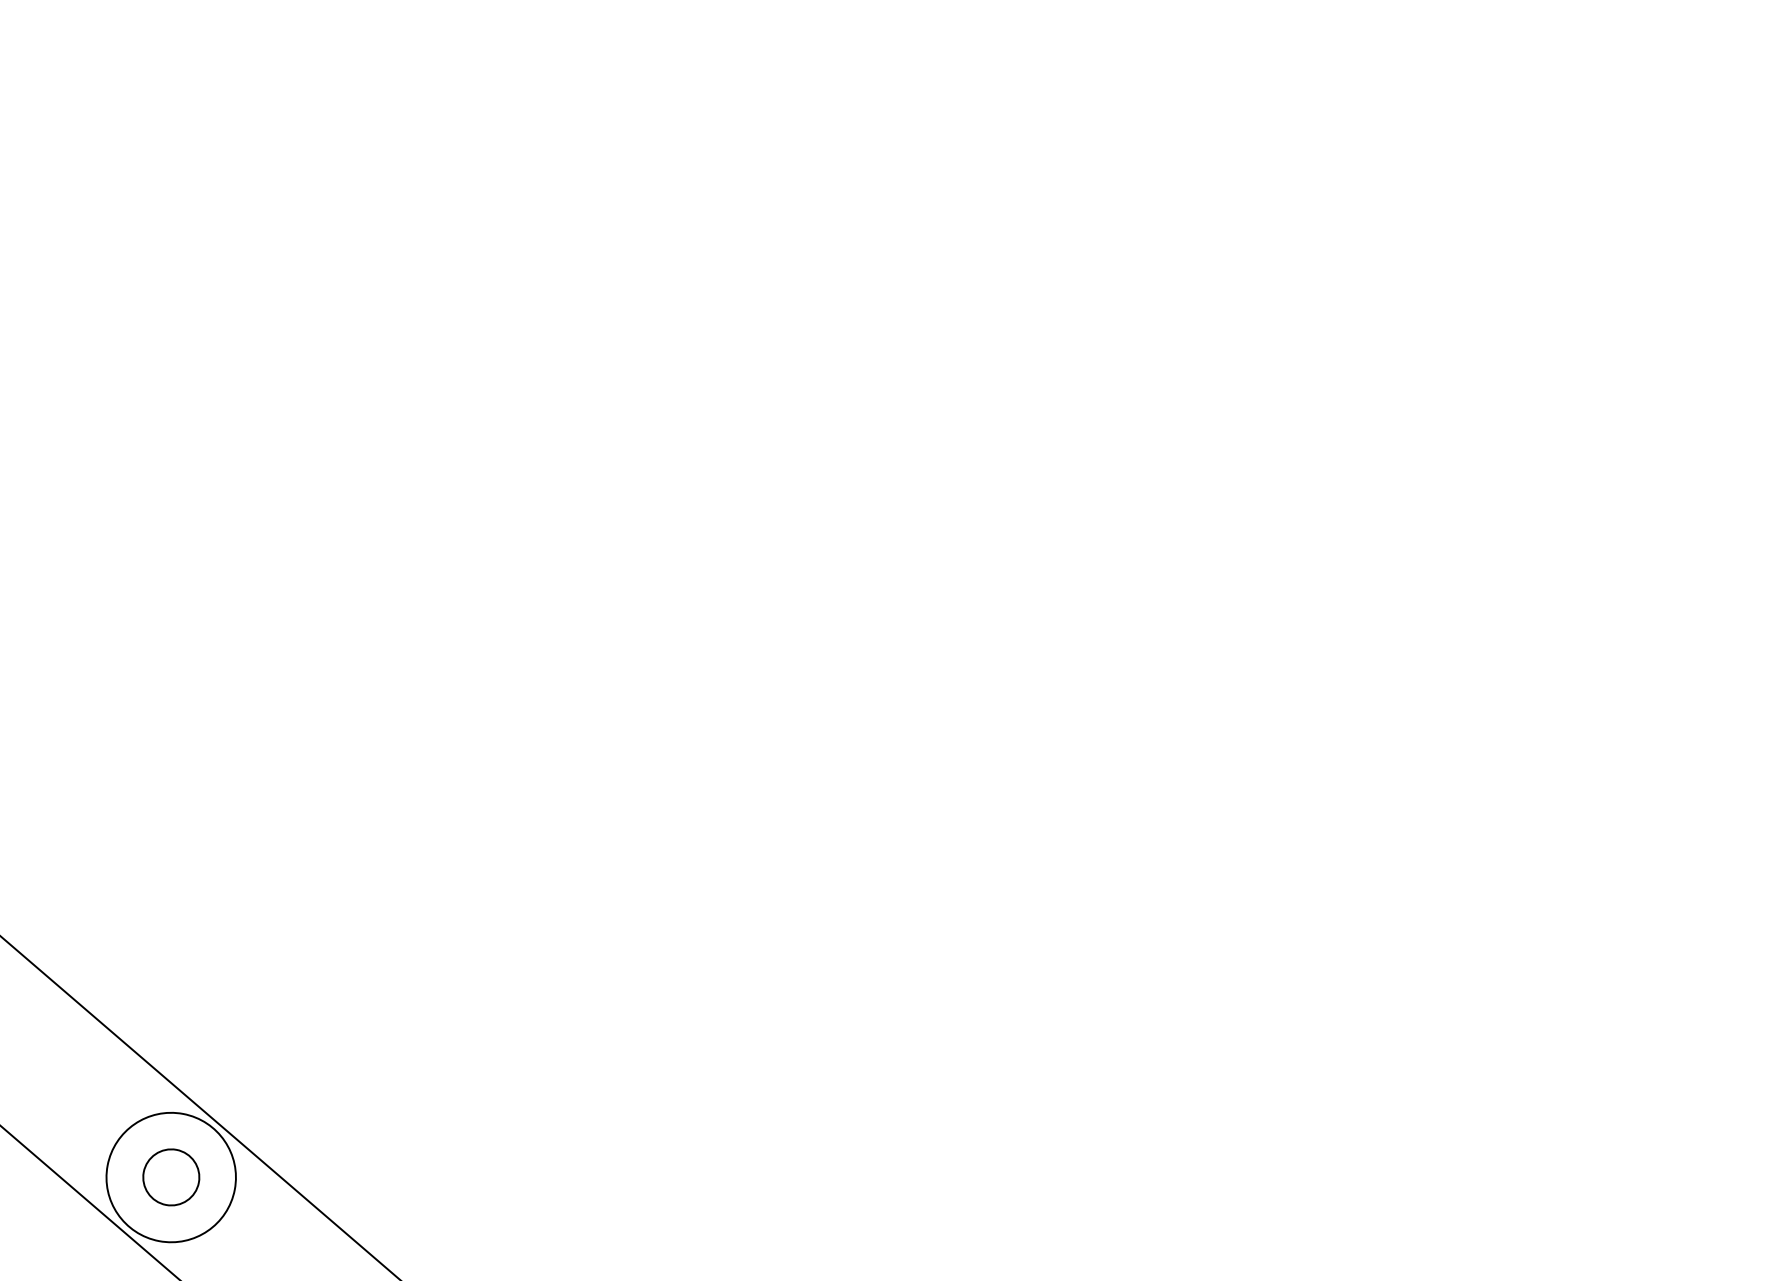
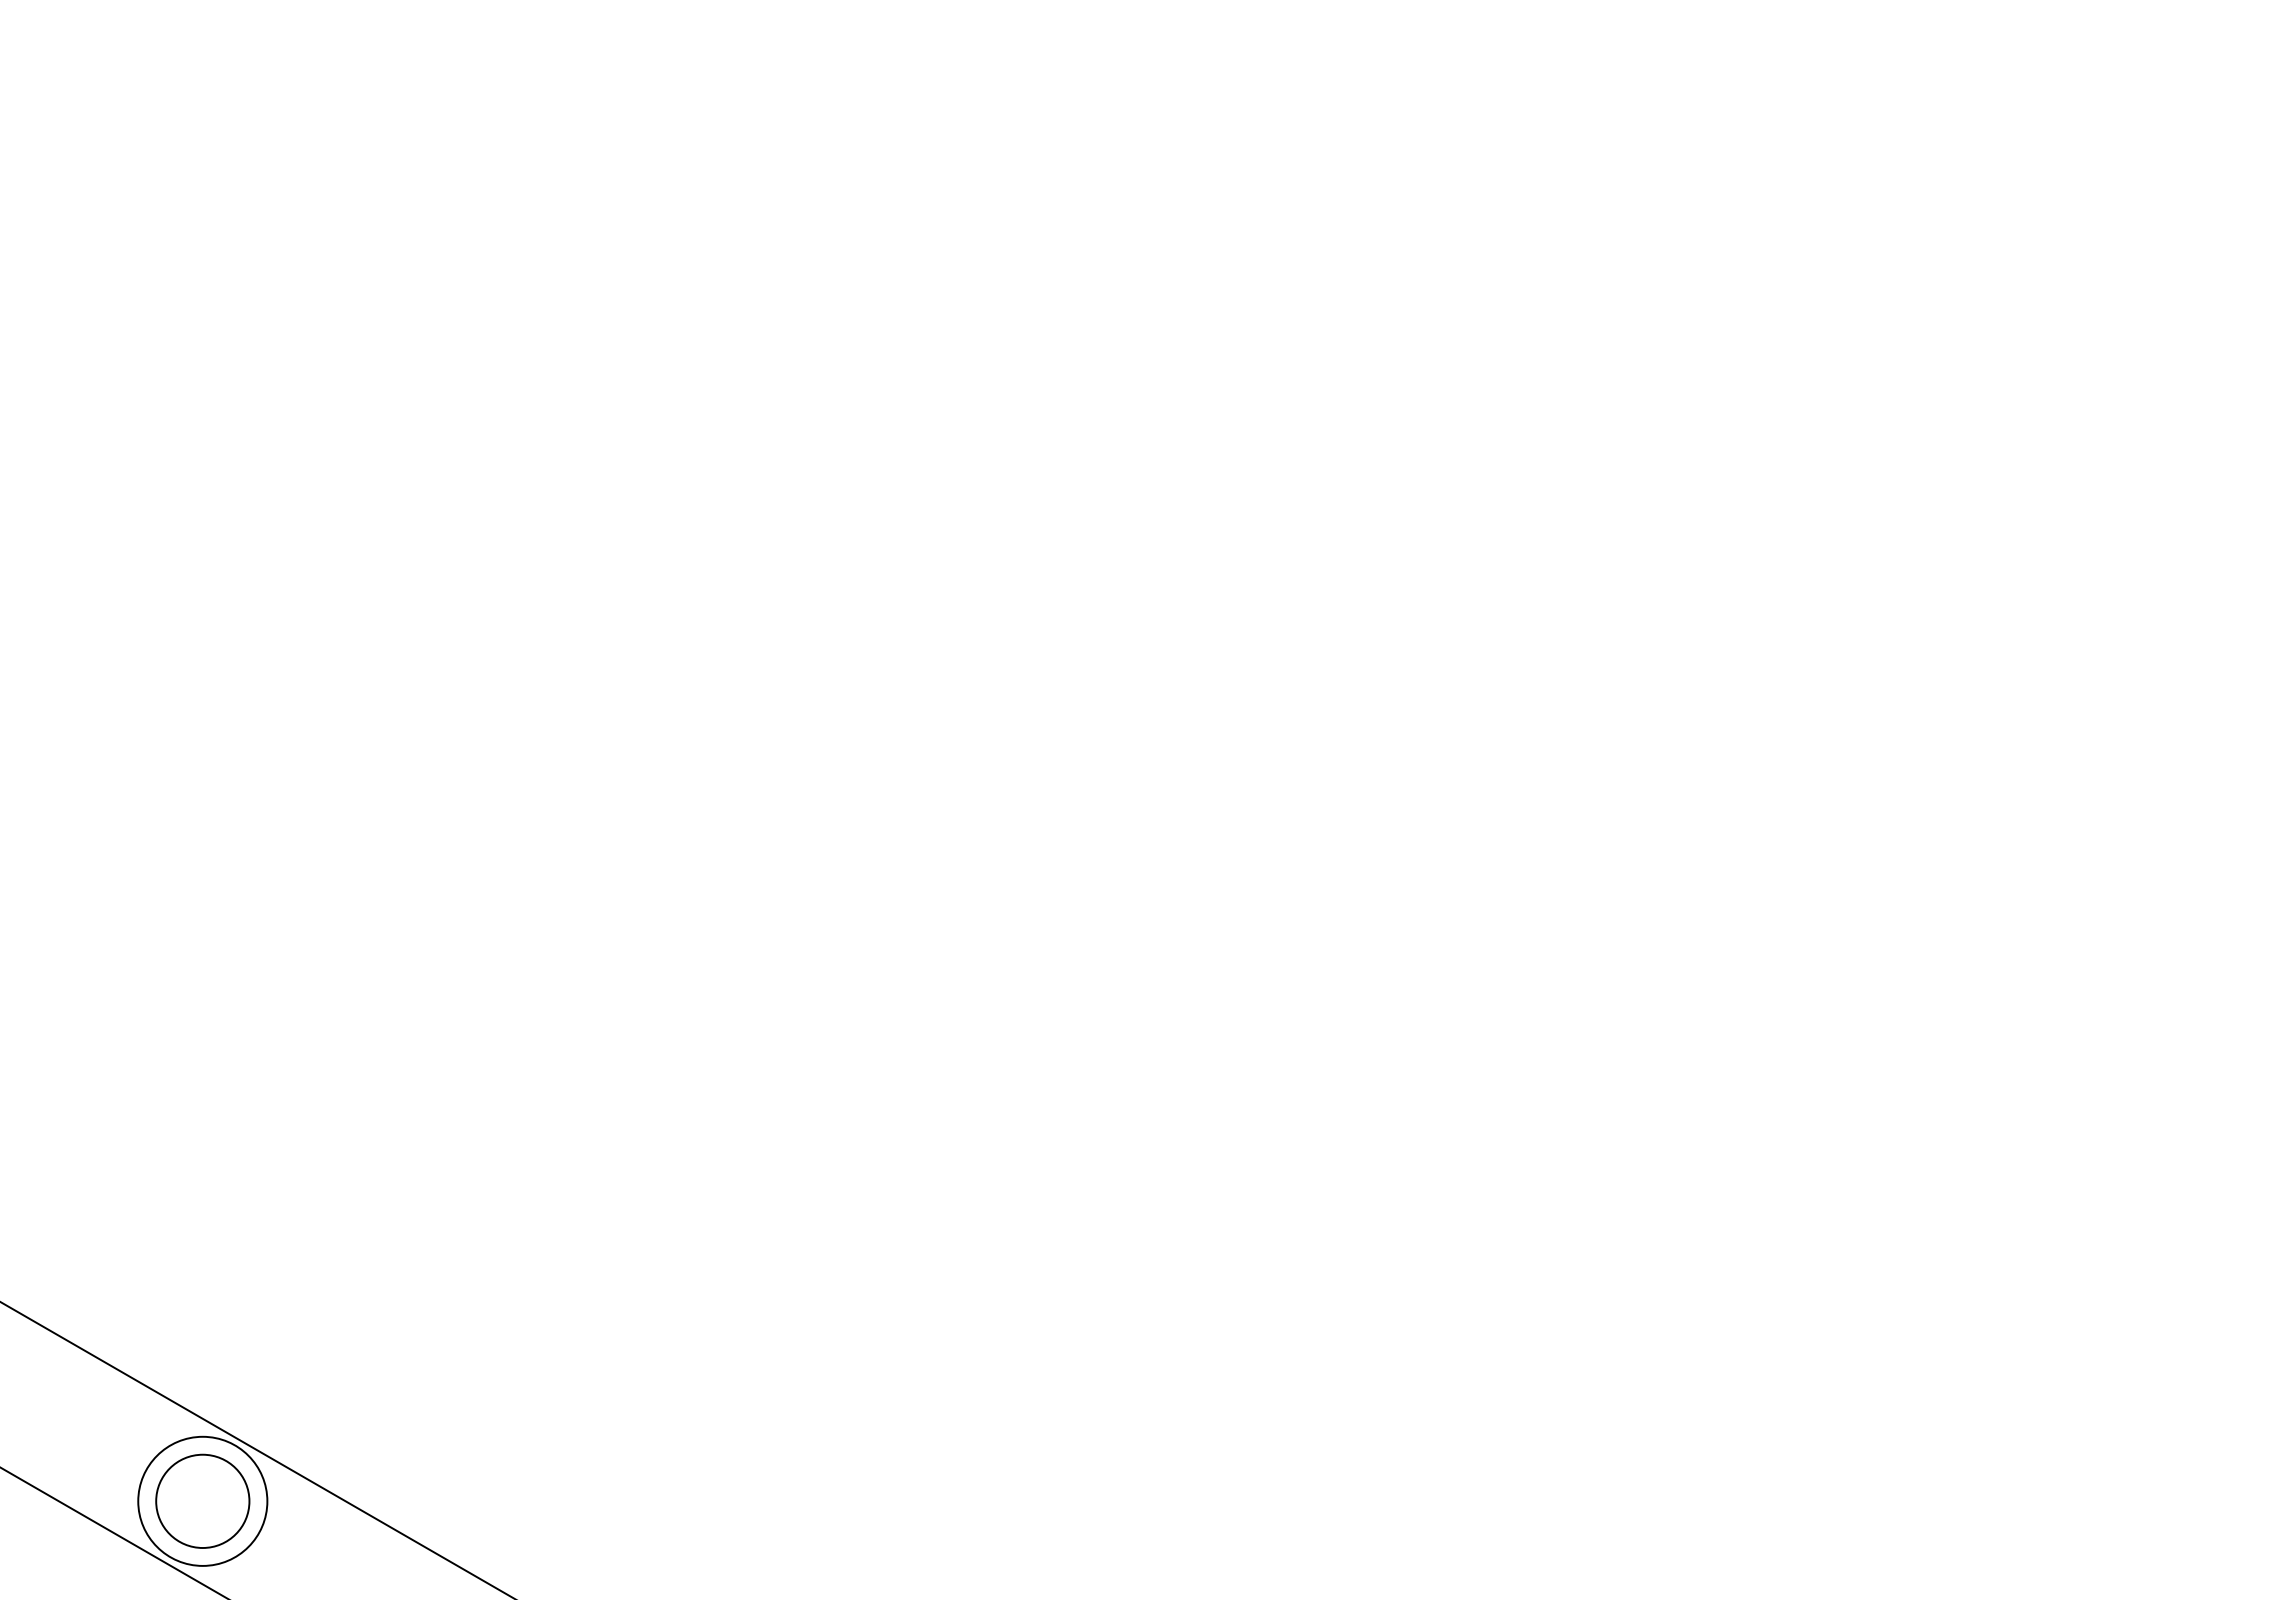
circle: (171, 1176) -> (202, 1500), size x1.67

